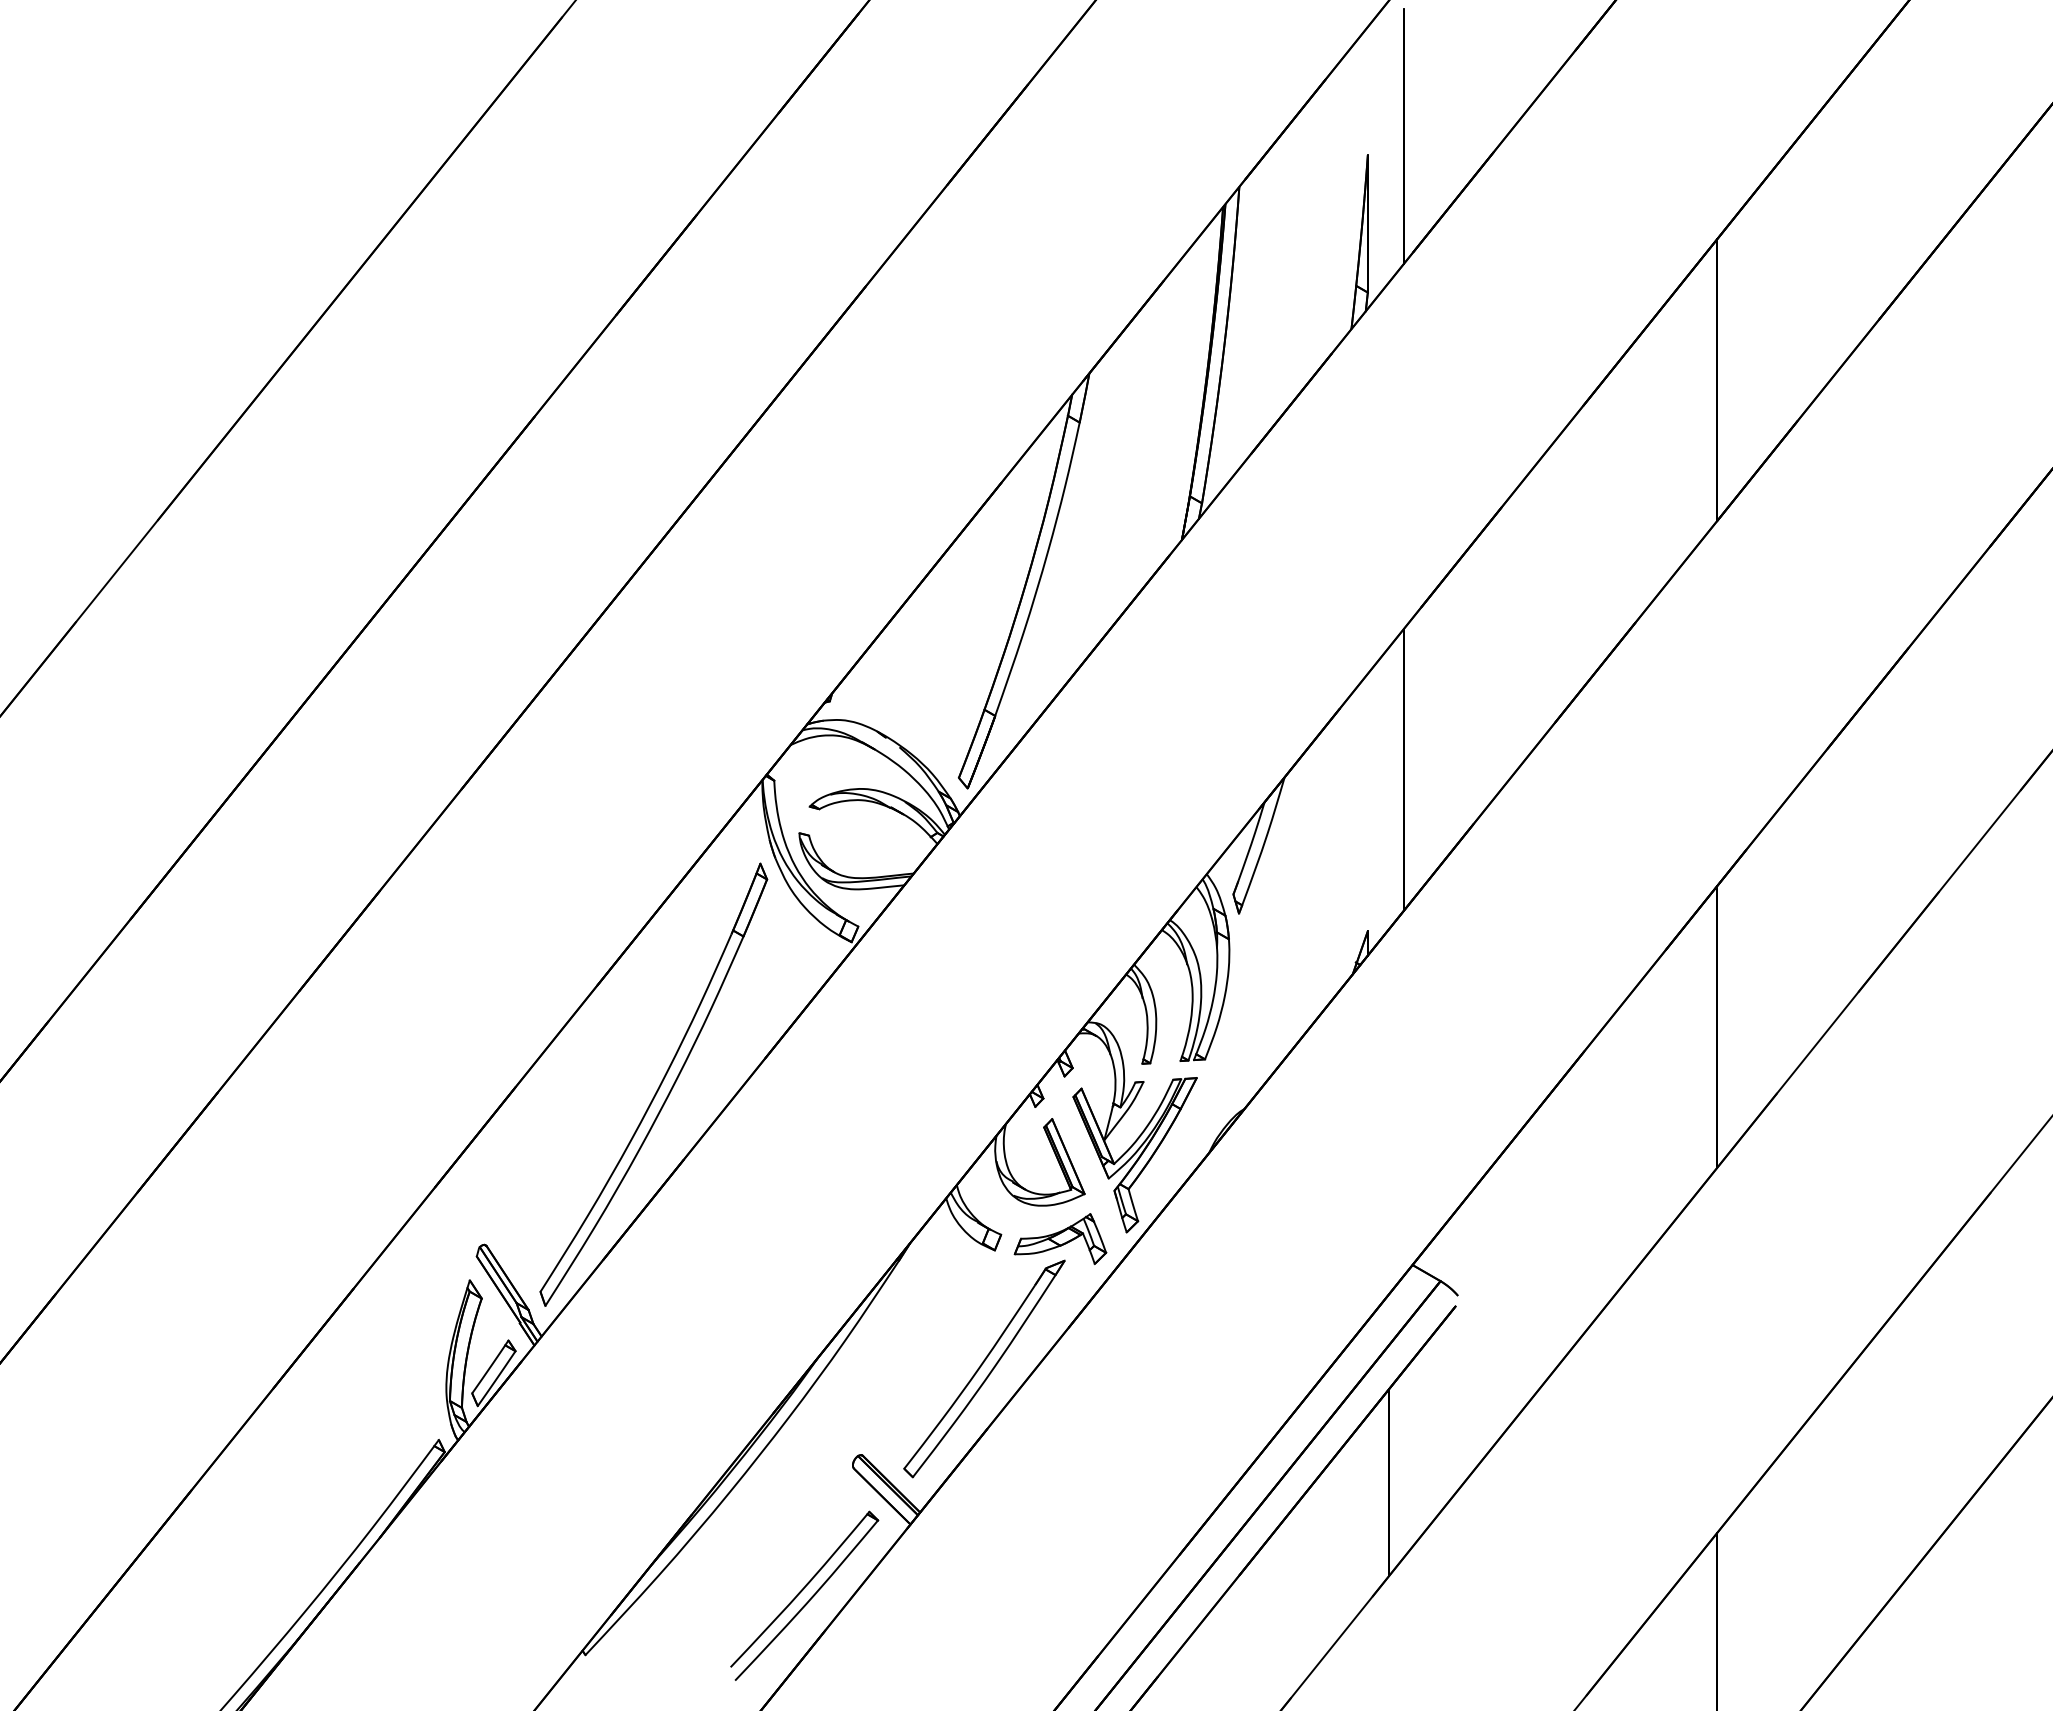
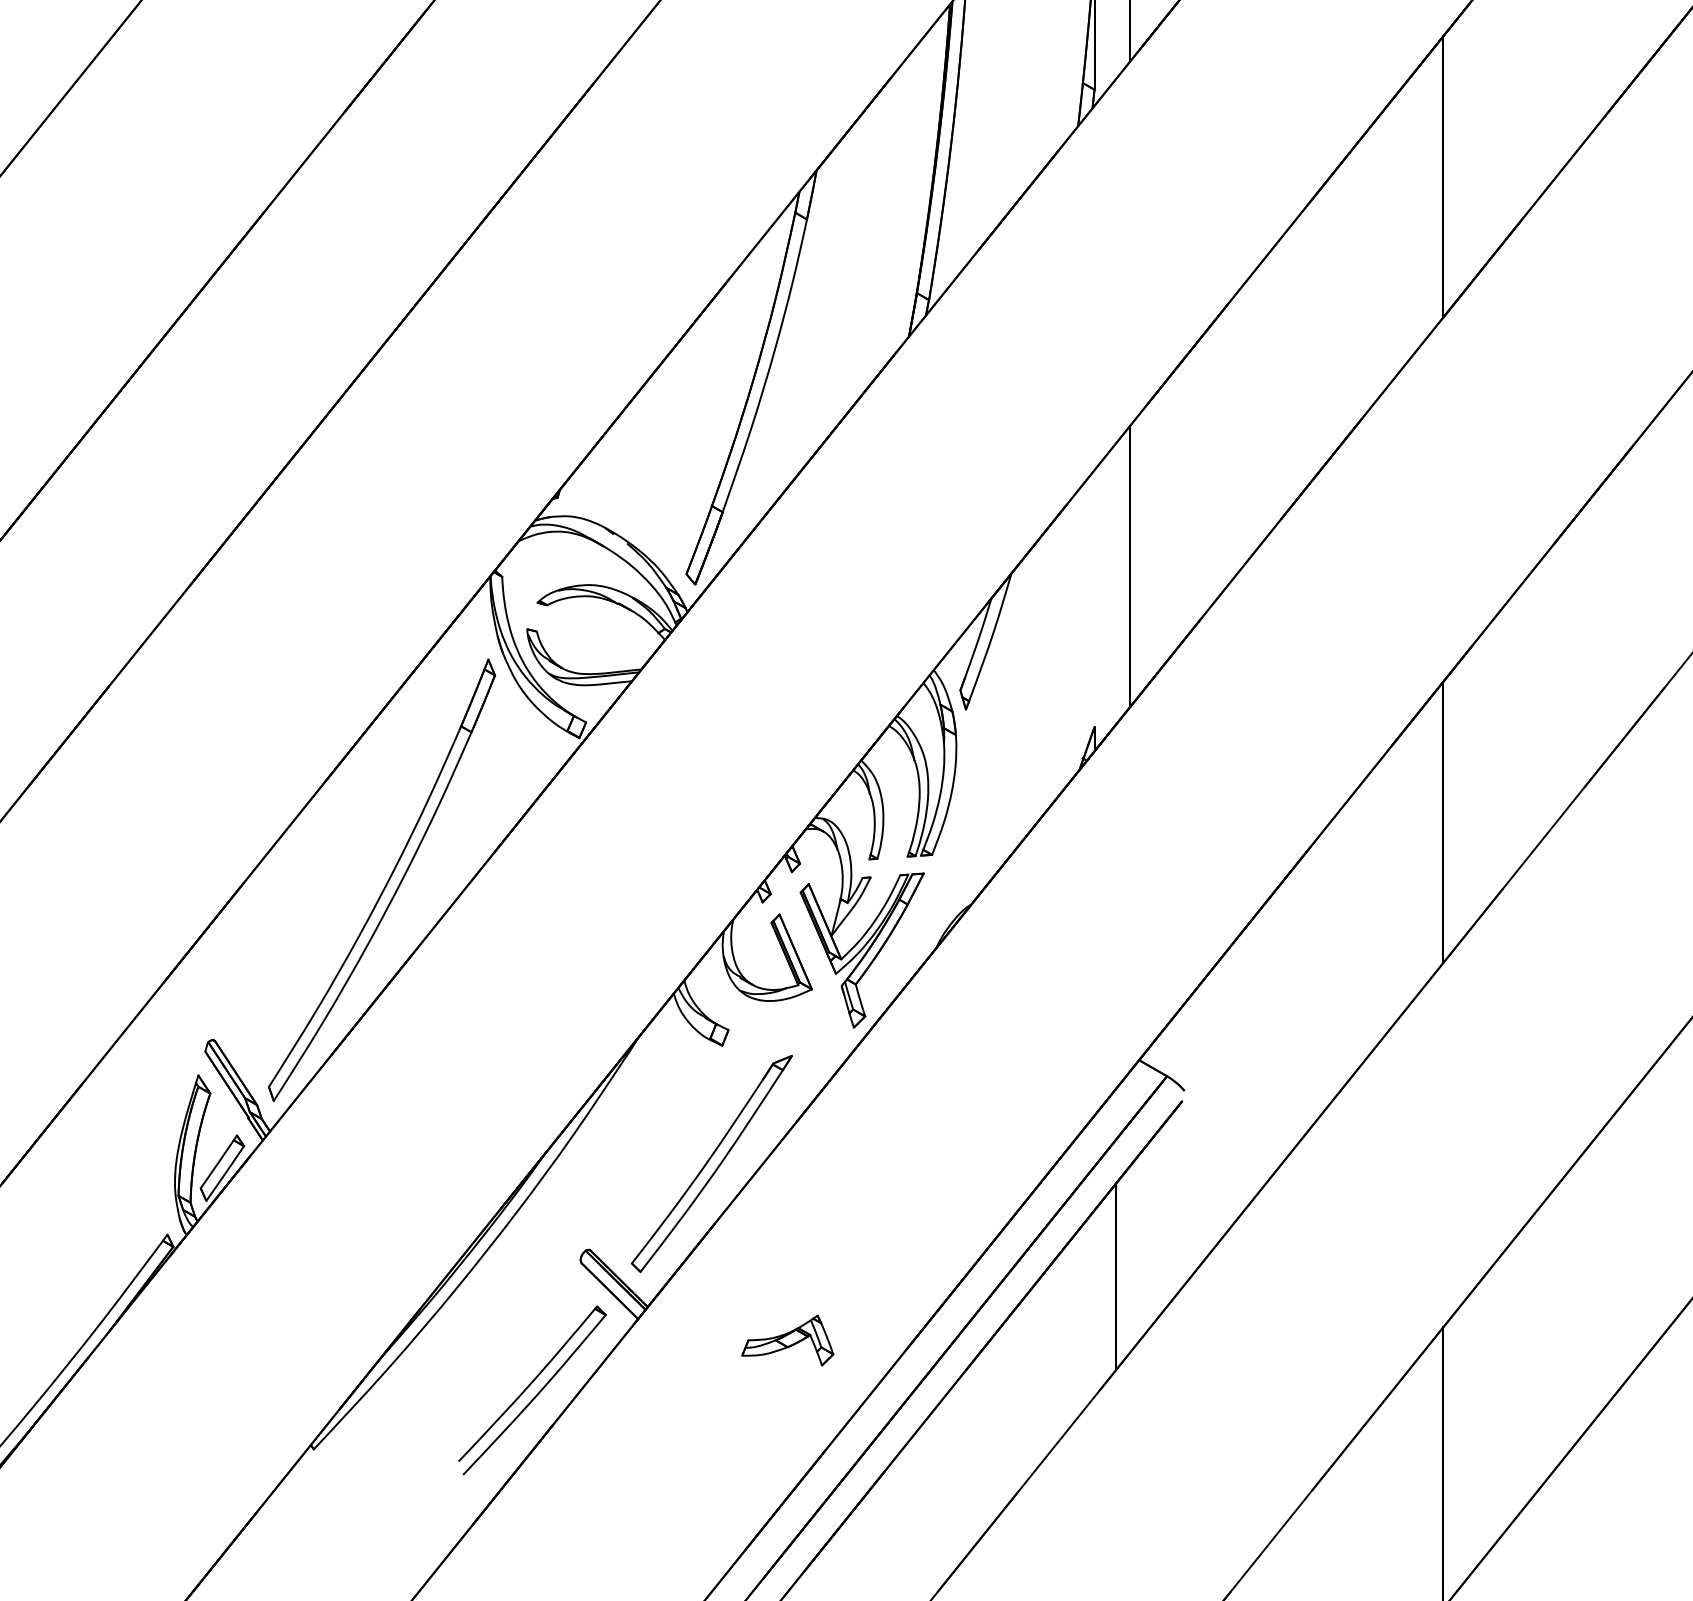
part: (1060, 1238) -> (787, 1340), moved

